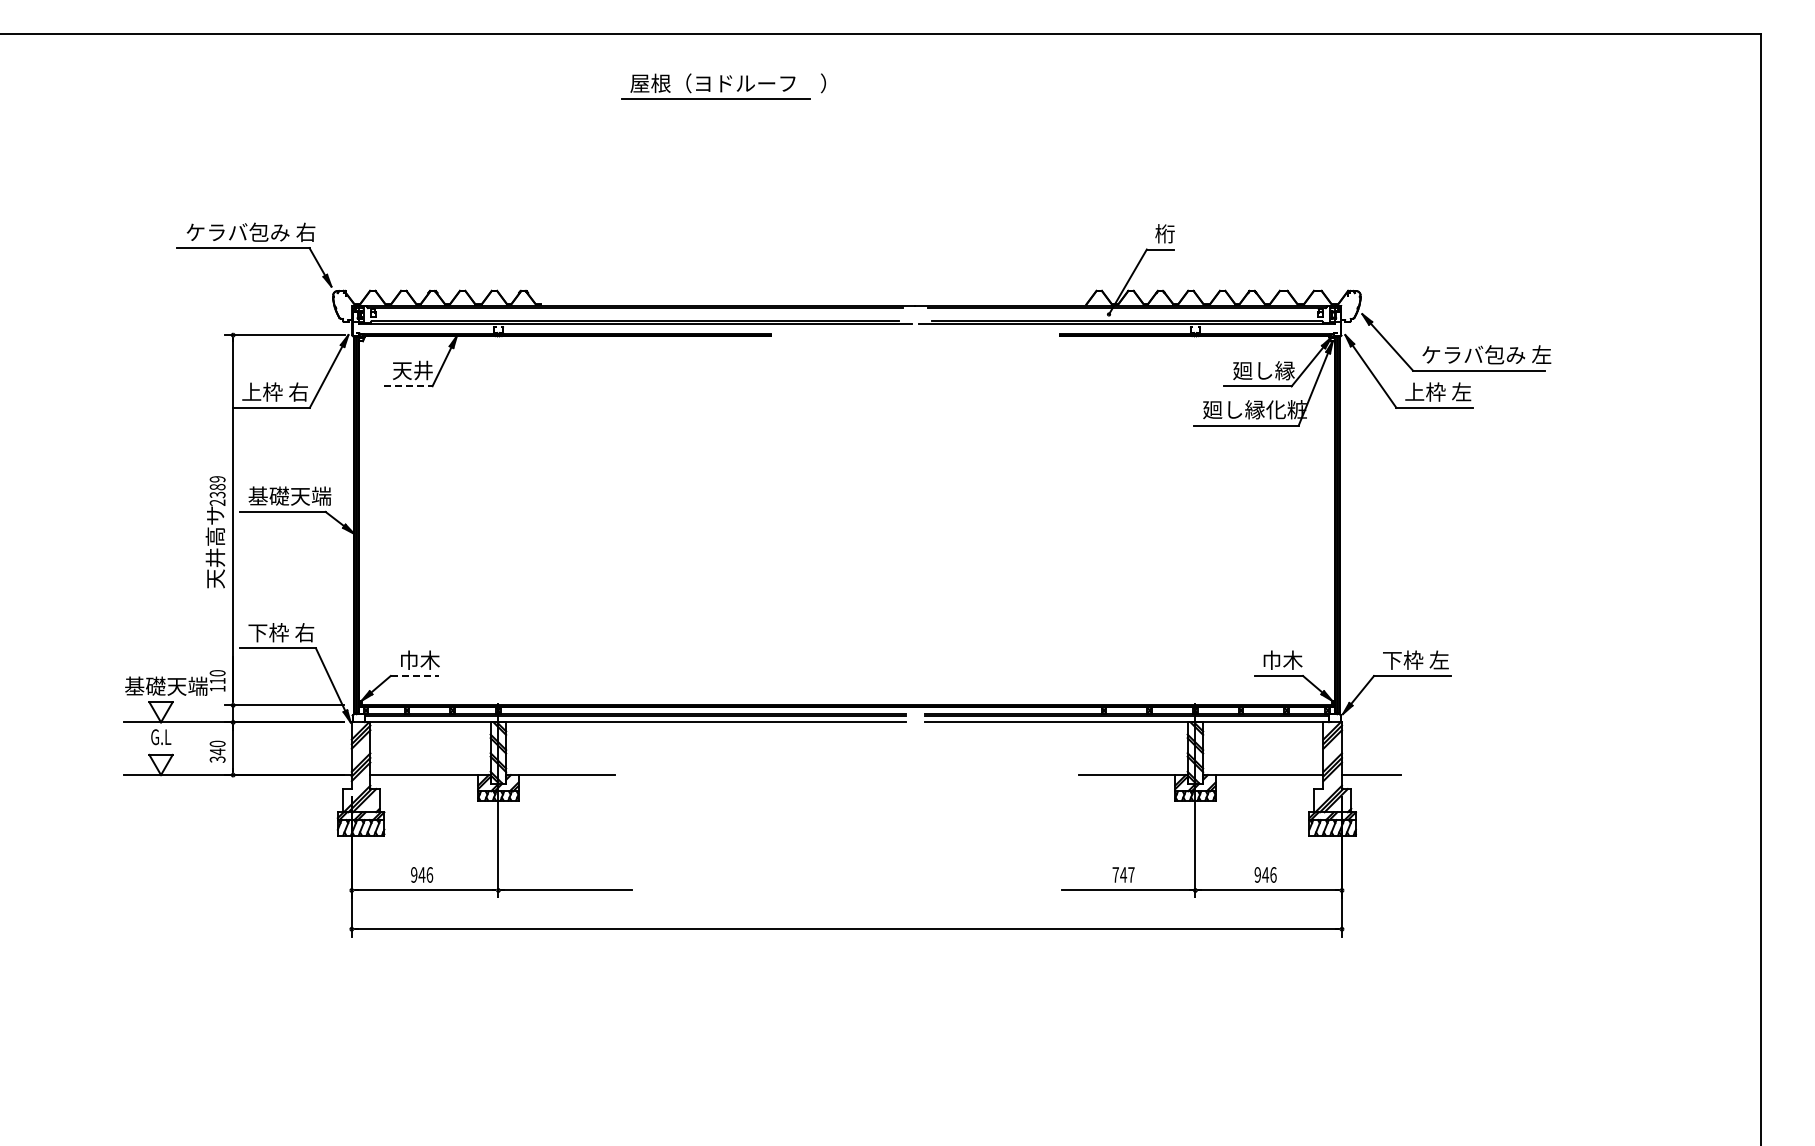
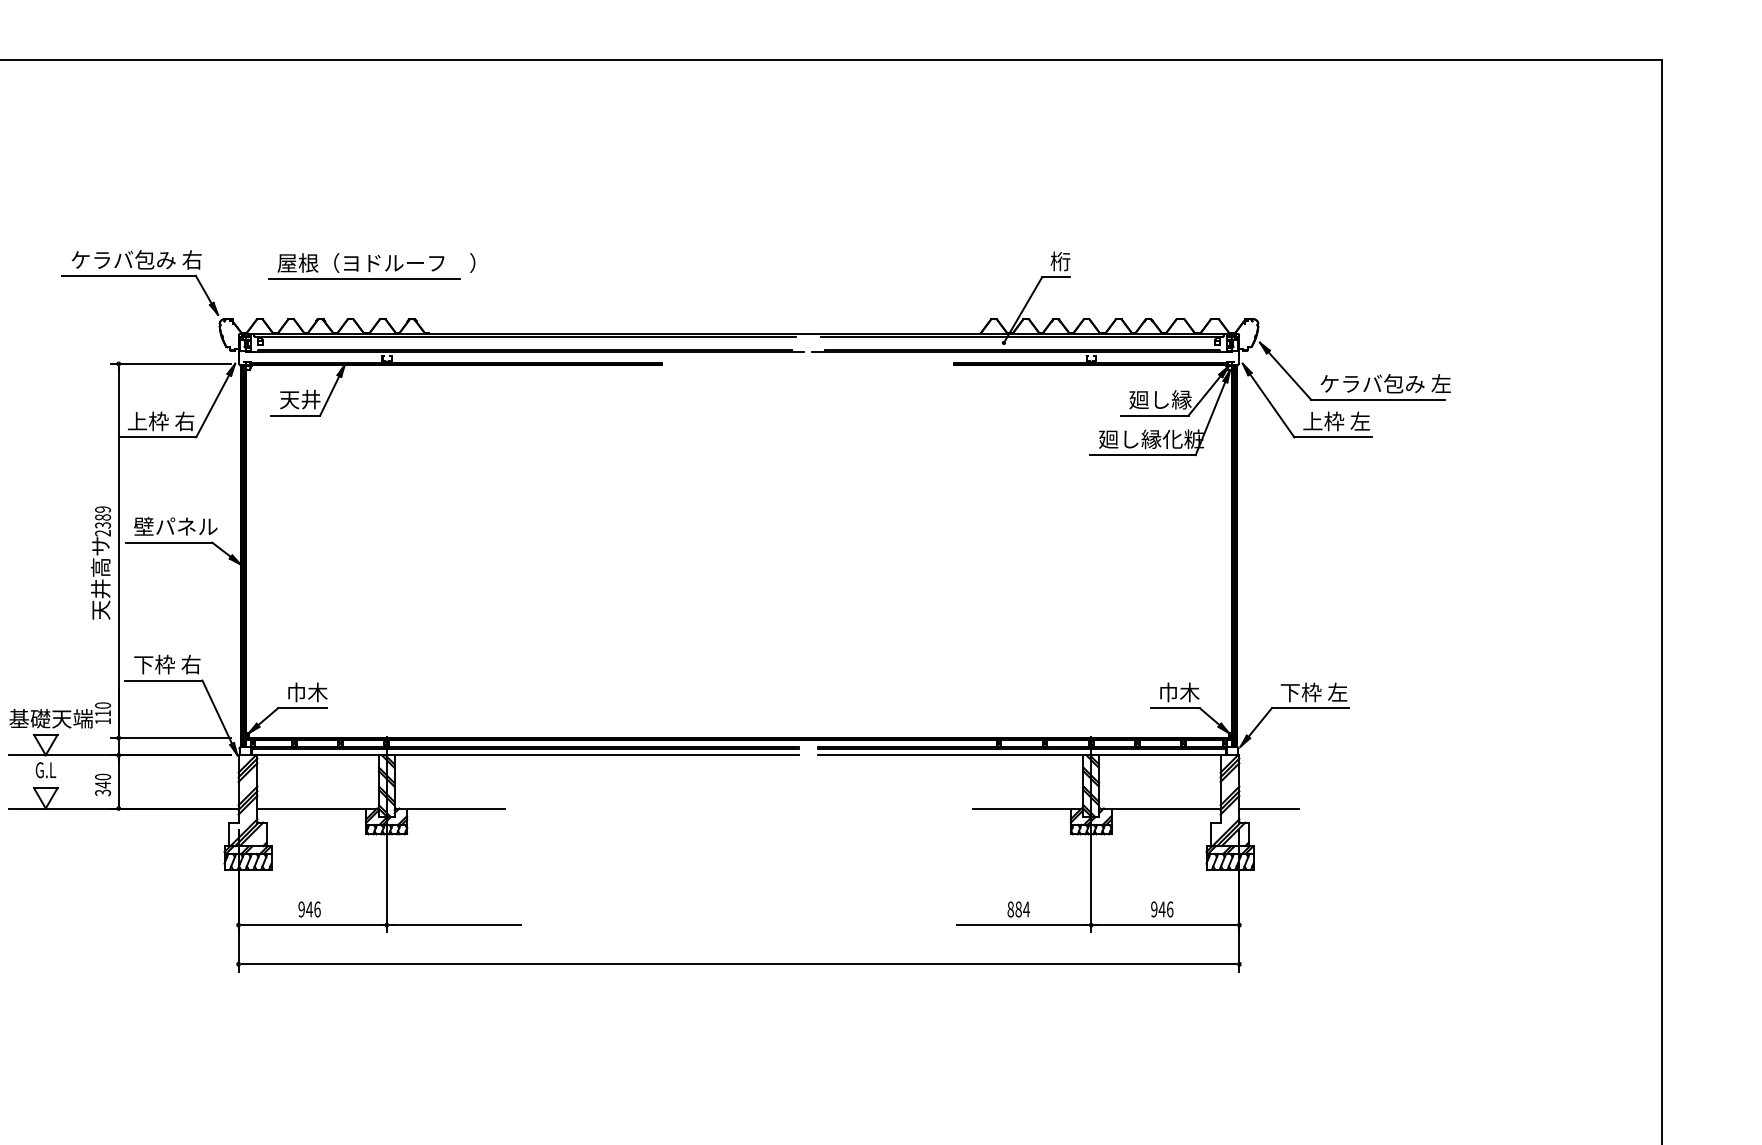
part: (723, 86) -> (371, 266), moved
line: (408, 386) -> (295, 415), dashed -> solid
text: (289, 495) -> (175, 525), 基礎天端 -> 壁パネル
line: (415, 675) -> (302, 707), dashed -> solid
text: (1123, 874) -> (1018, 909), 747 -> 884

